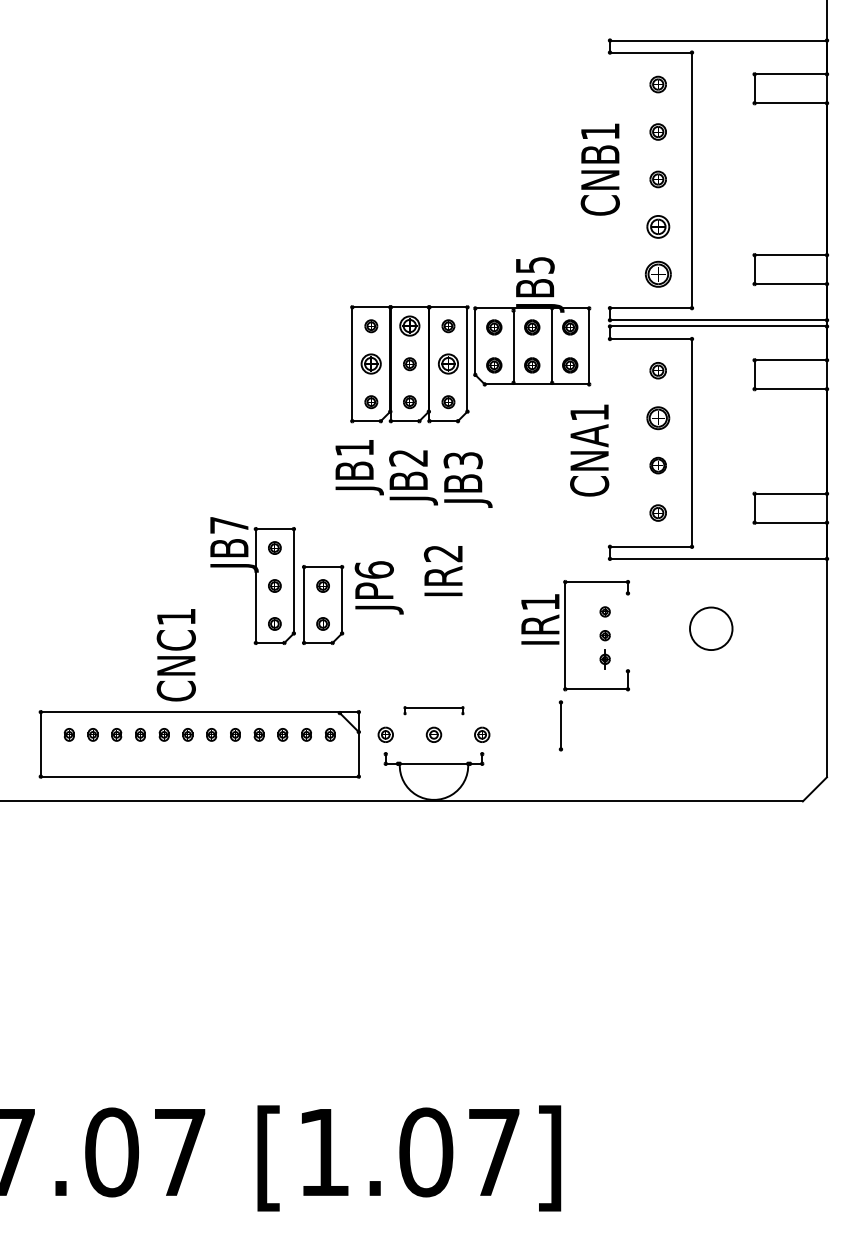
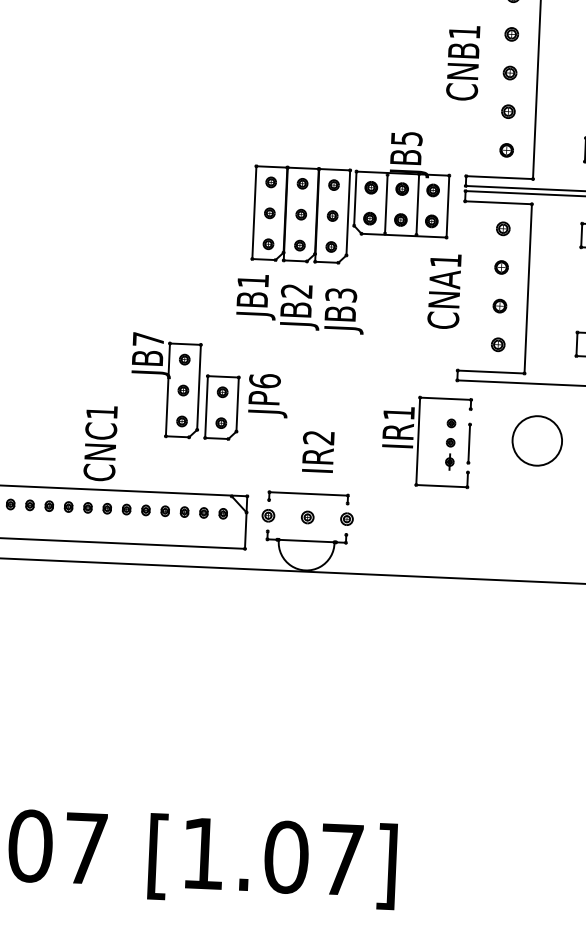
part: (657, 226) -> (507, 111), size x0.71
part: (657, 274) -> (506, 150), size x0.62
part: (409, 326) -> (302, 183), size x0.62
part: (371, 364) -> (269, 213), size x0.62
part: (448, 364) -> (332, 216), size x0.62
part: (657, 417) -> (501, 266), size x0.71
text: (442, 570) -> (317, 451), moved
circle: (710, 628) -> (536, 440), size x1.43
part: (433, 710) -> (308, 497), size x1.67
part: (560, 725) -> (468, 443), moved

